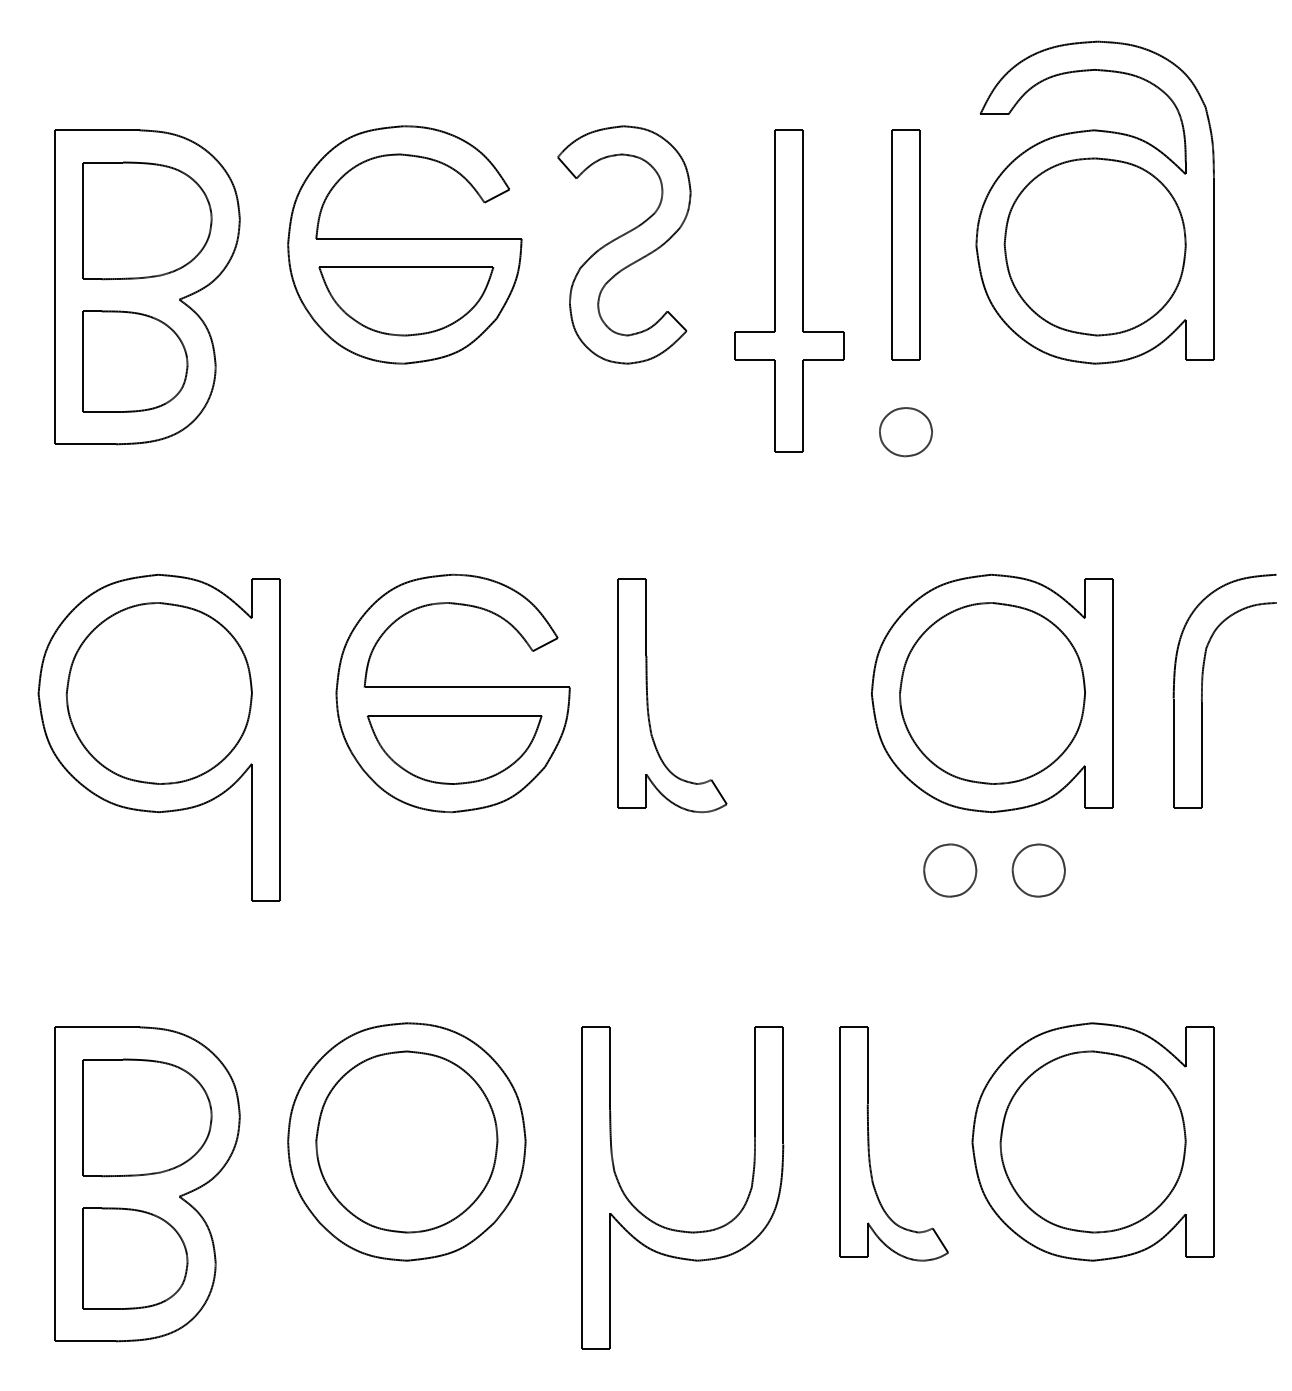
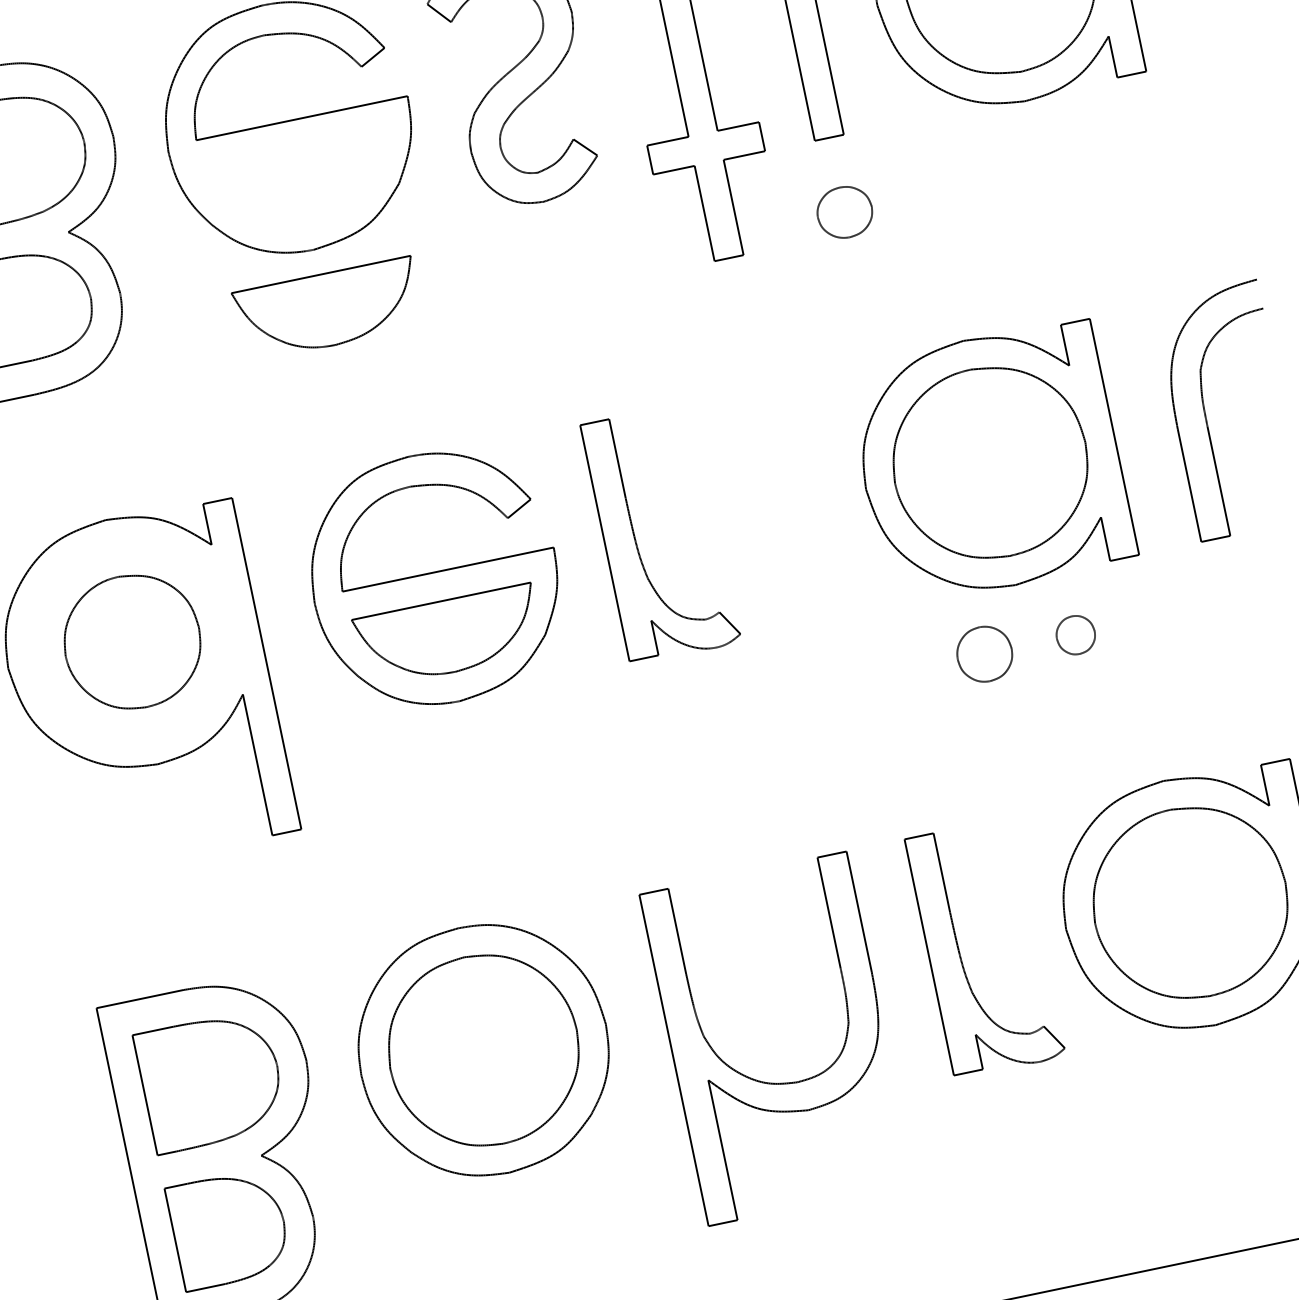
part: (406, 301) -> (328, 309), moved
part: (158, 693) -> (131, 642), size x0.7
part: (1038, 870) -> (1075, 635), size x0.7

